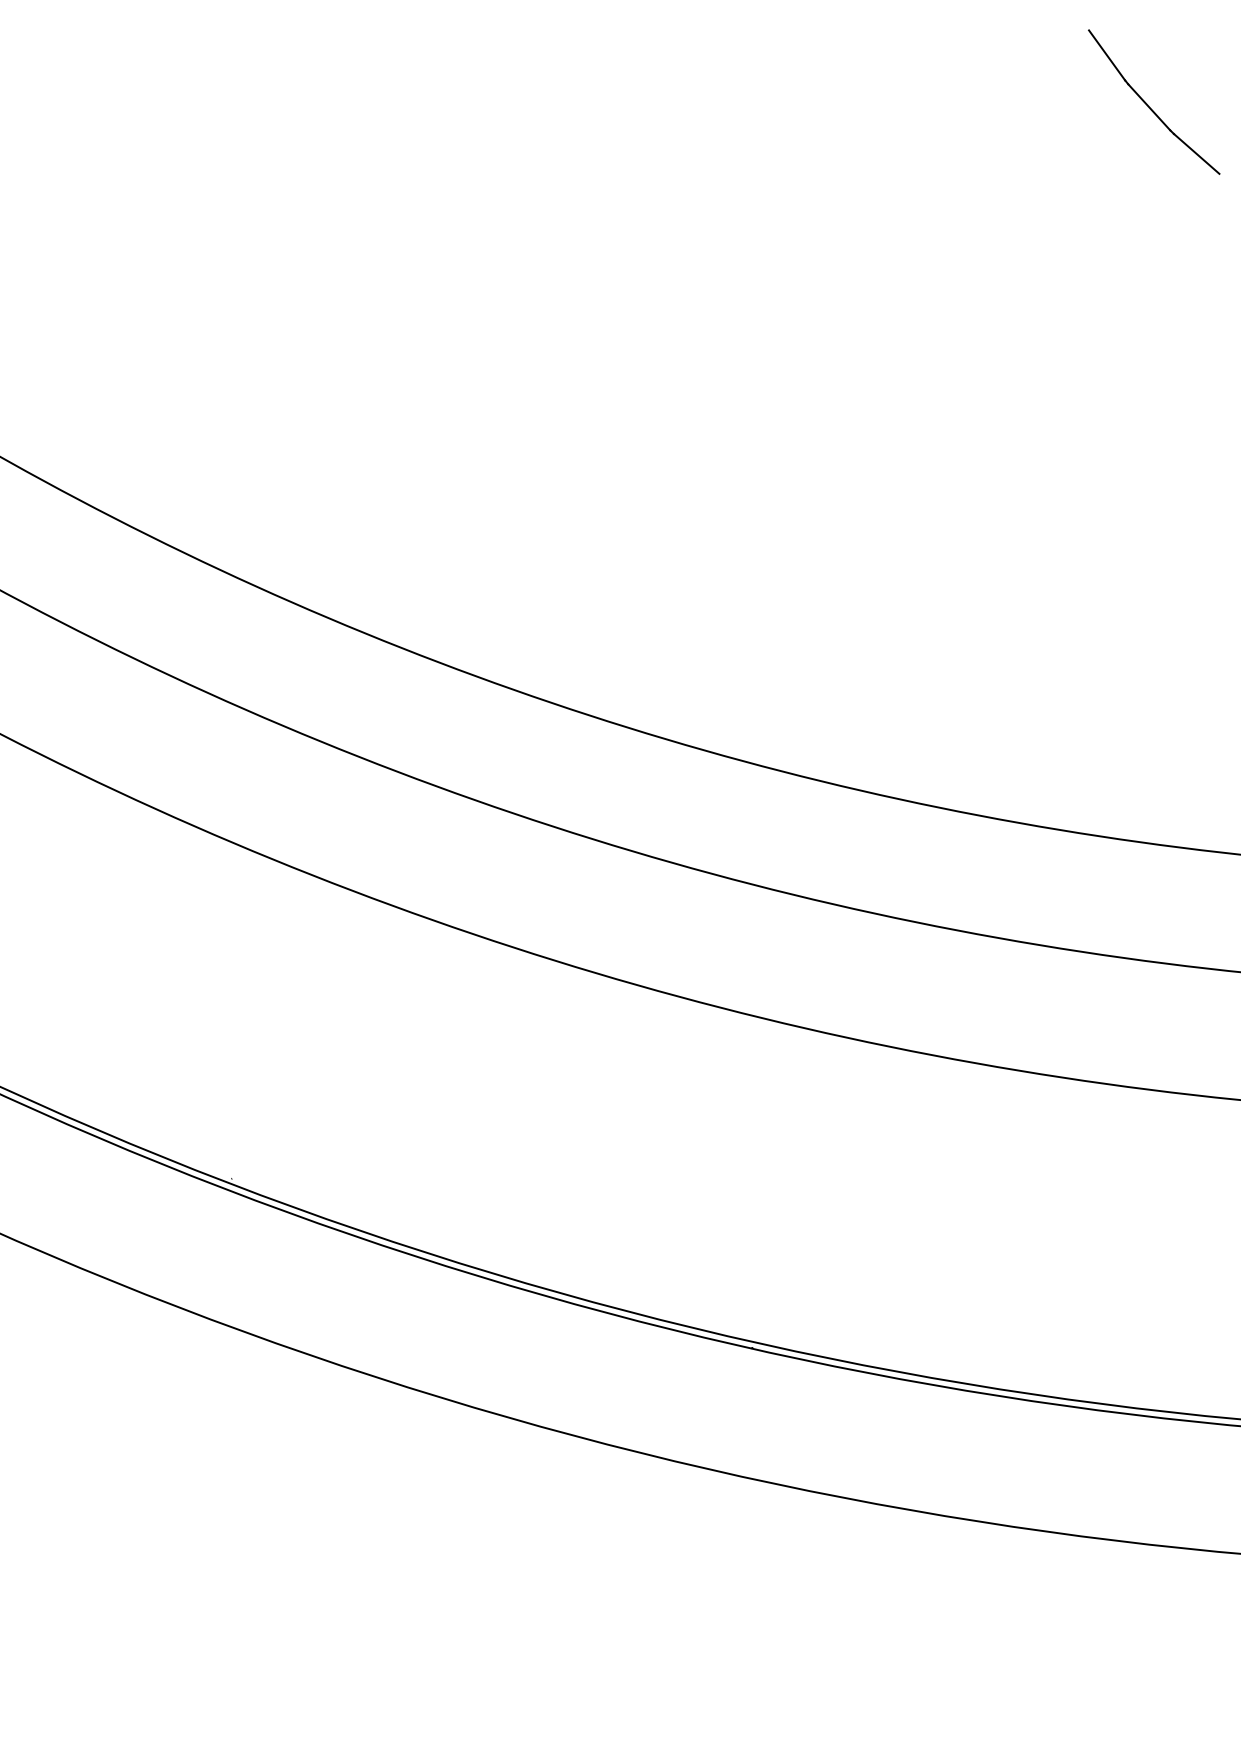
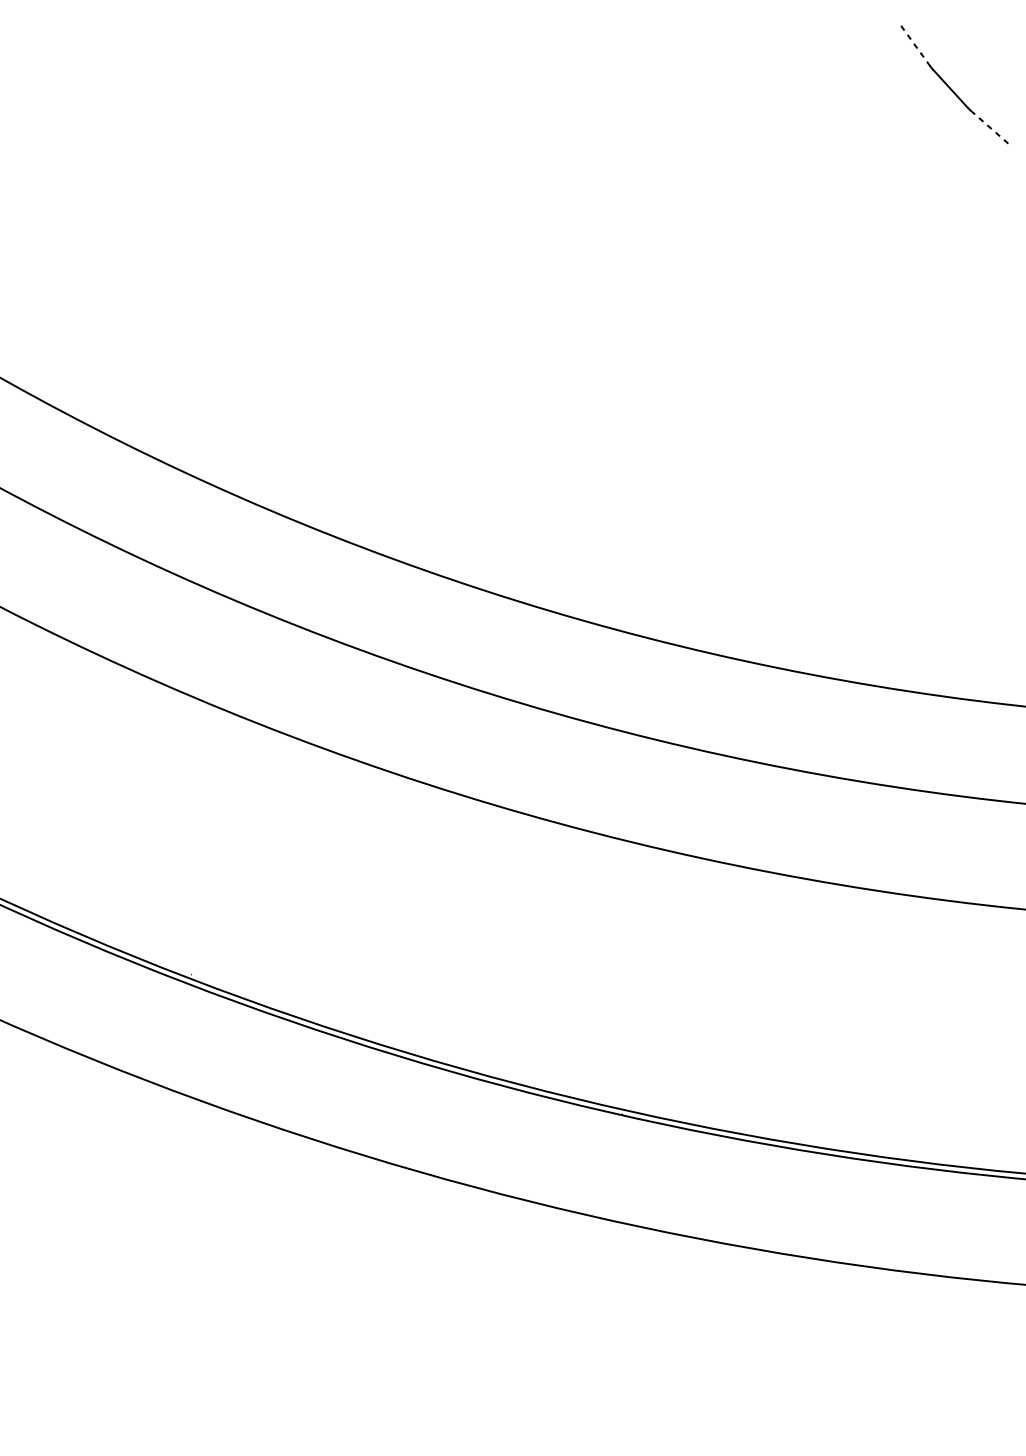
line: (1107, 55) -> (915, 45), solid -> dashed
line: (1196, 153) -> (989, 126), solid -> dashed

